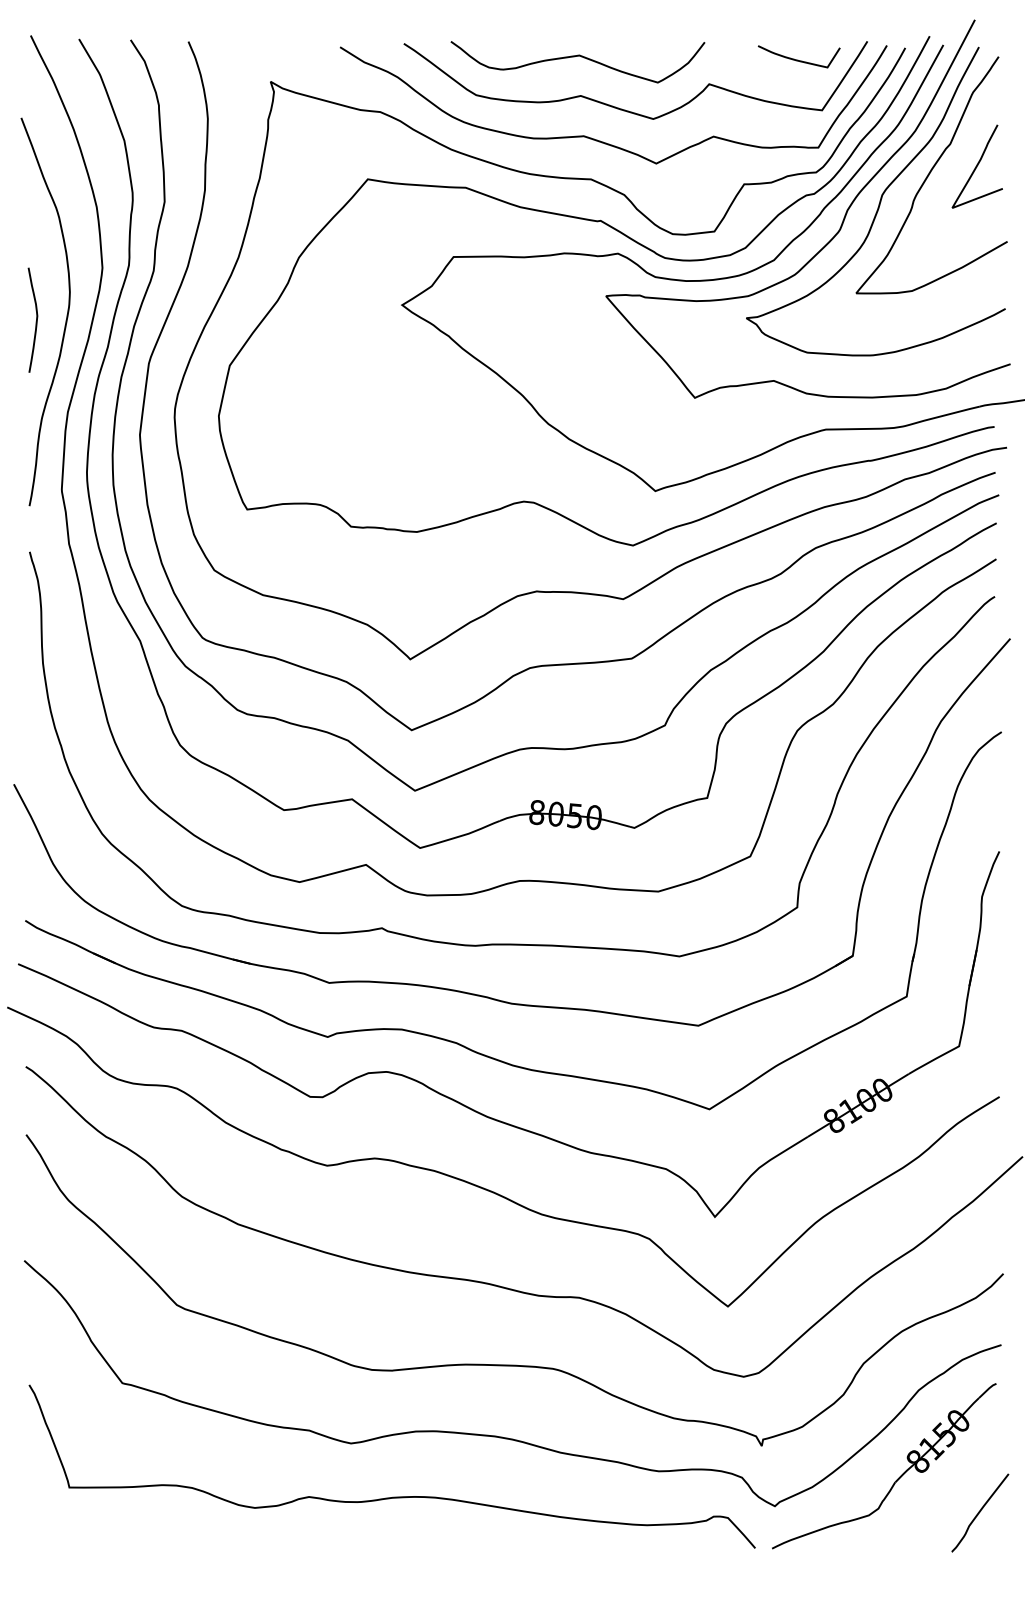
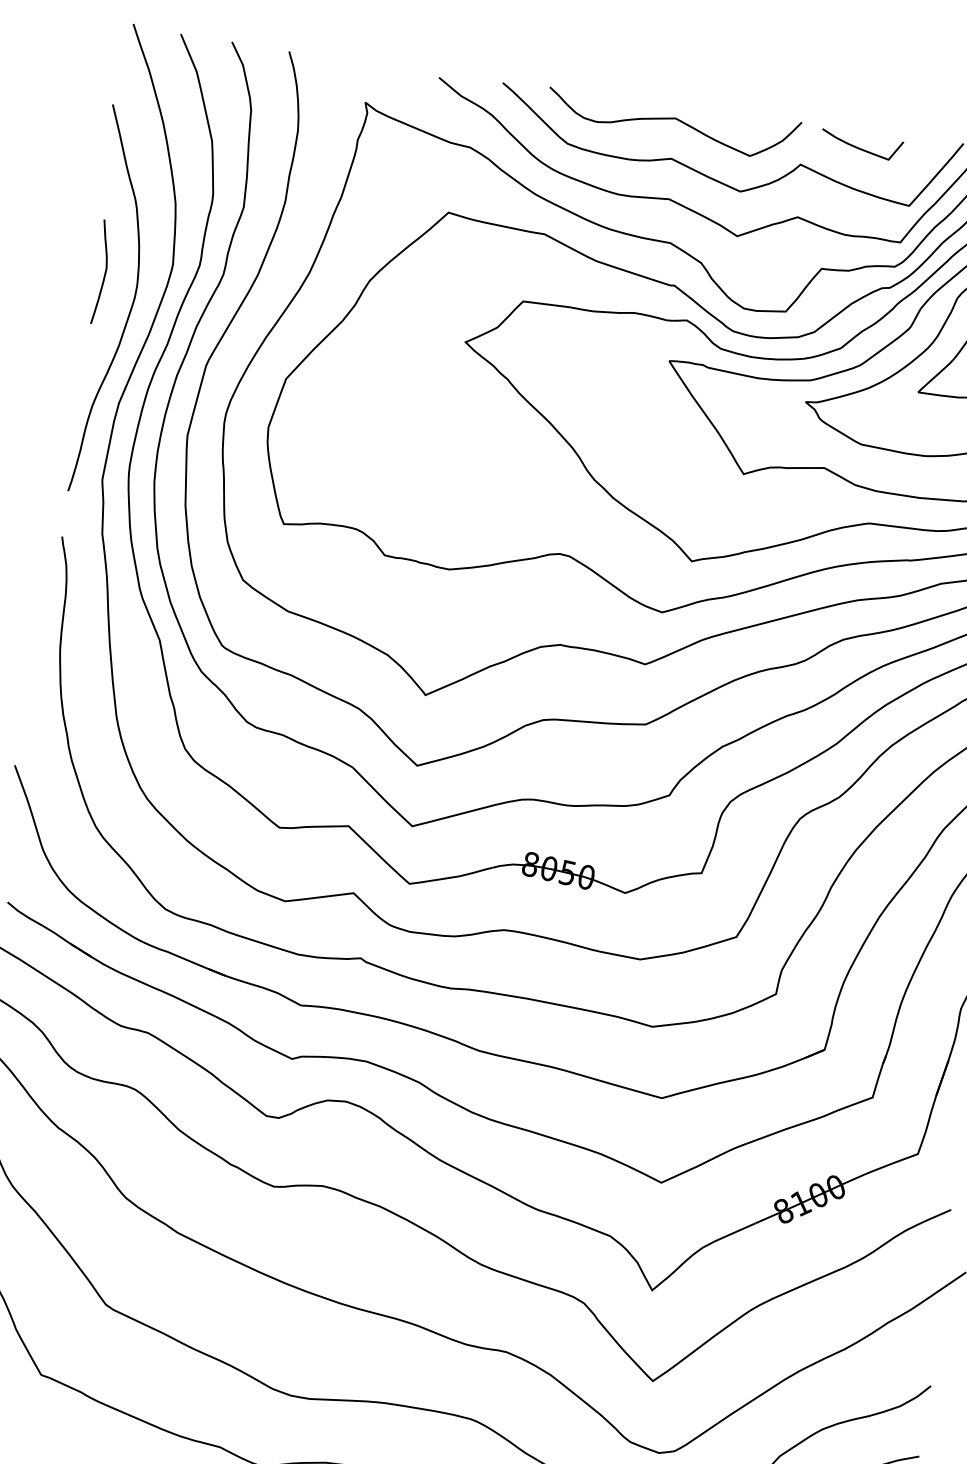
curve: (798, 59) -> (860, 147), moved
curve: (35, 321) -> (103, 273), moved

